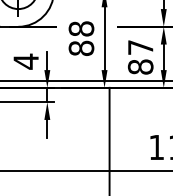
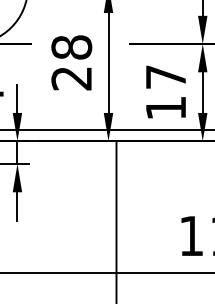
text: (81, 47) -> (71, 76), 88 -> 28
text: (140, 66) -> (165, 107), 87 -> 17

